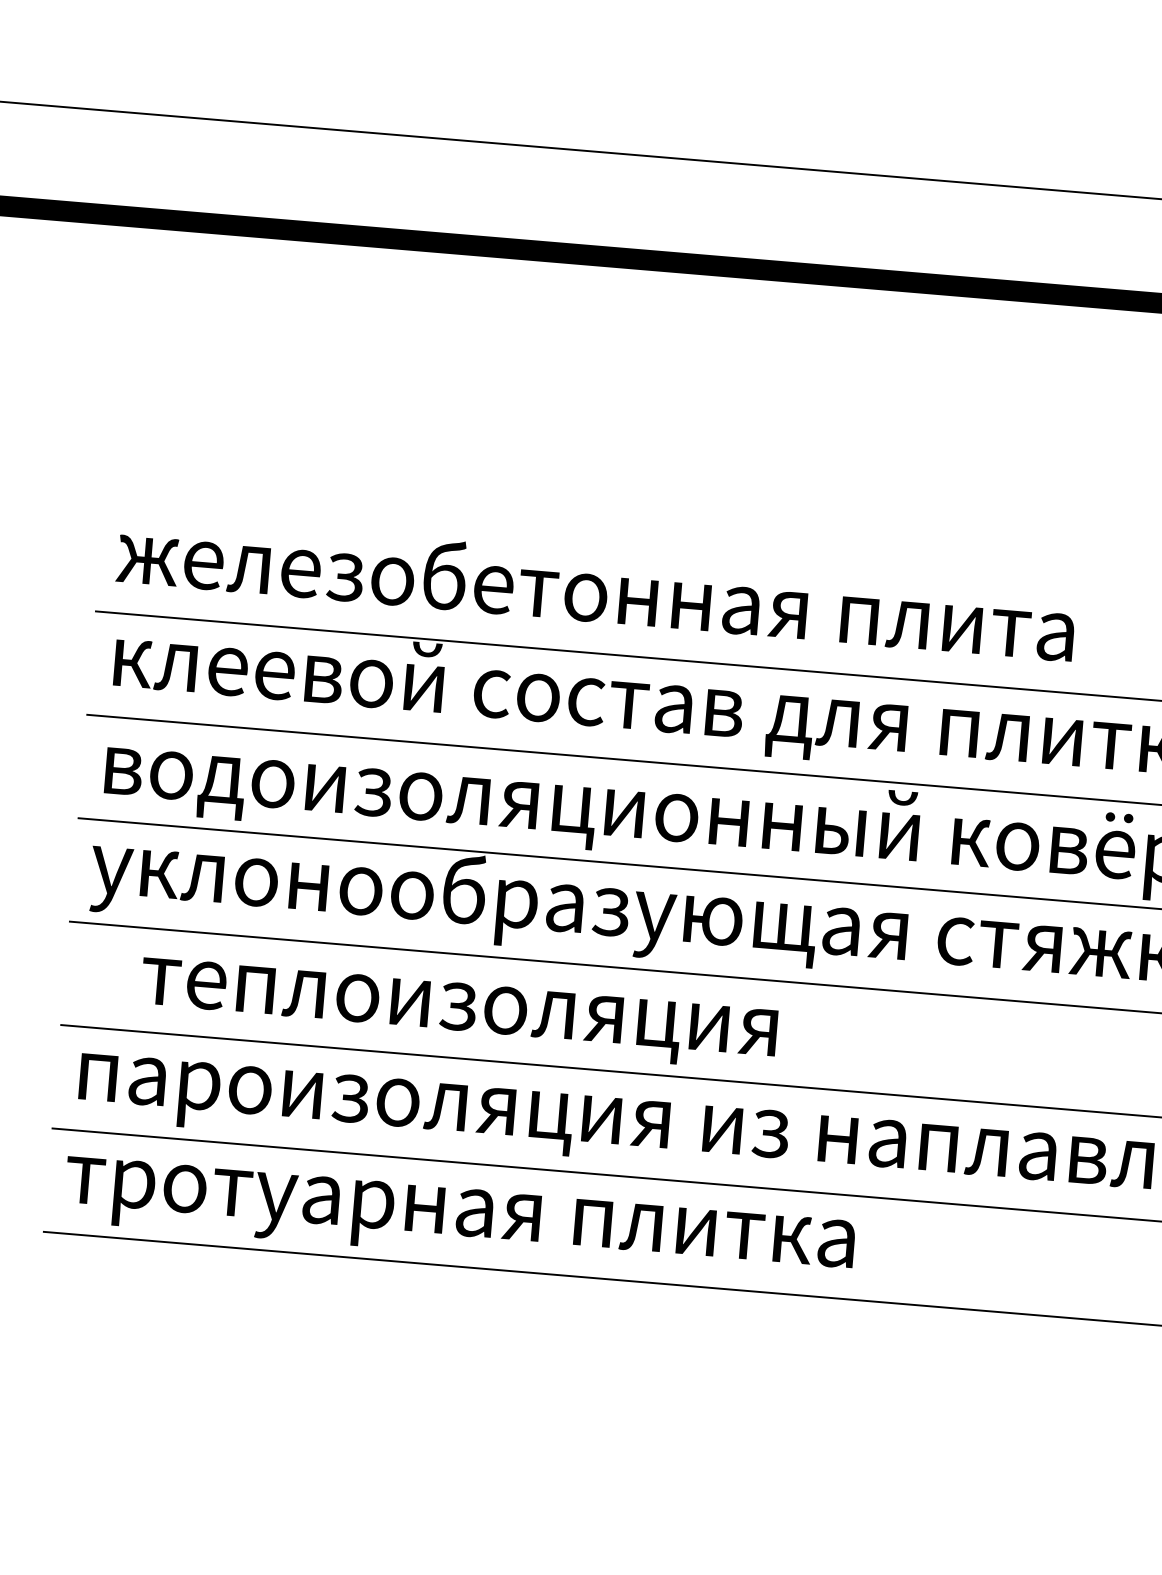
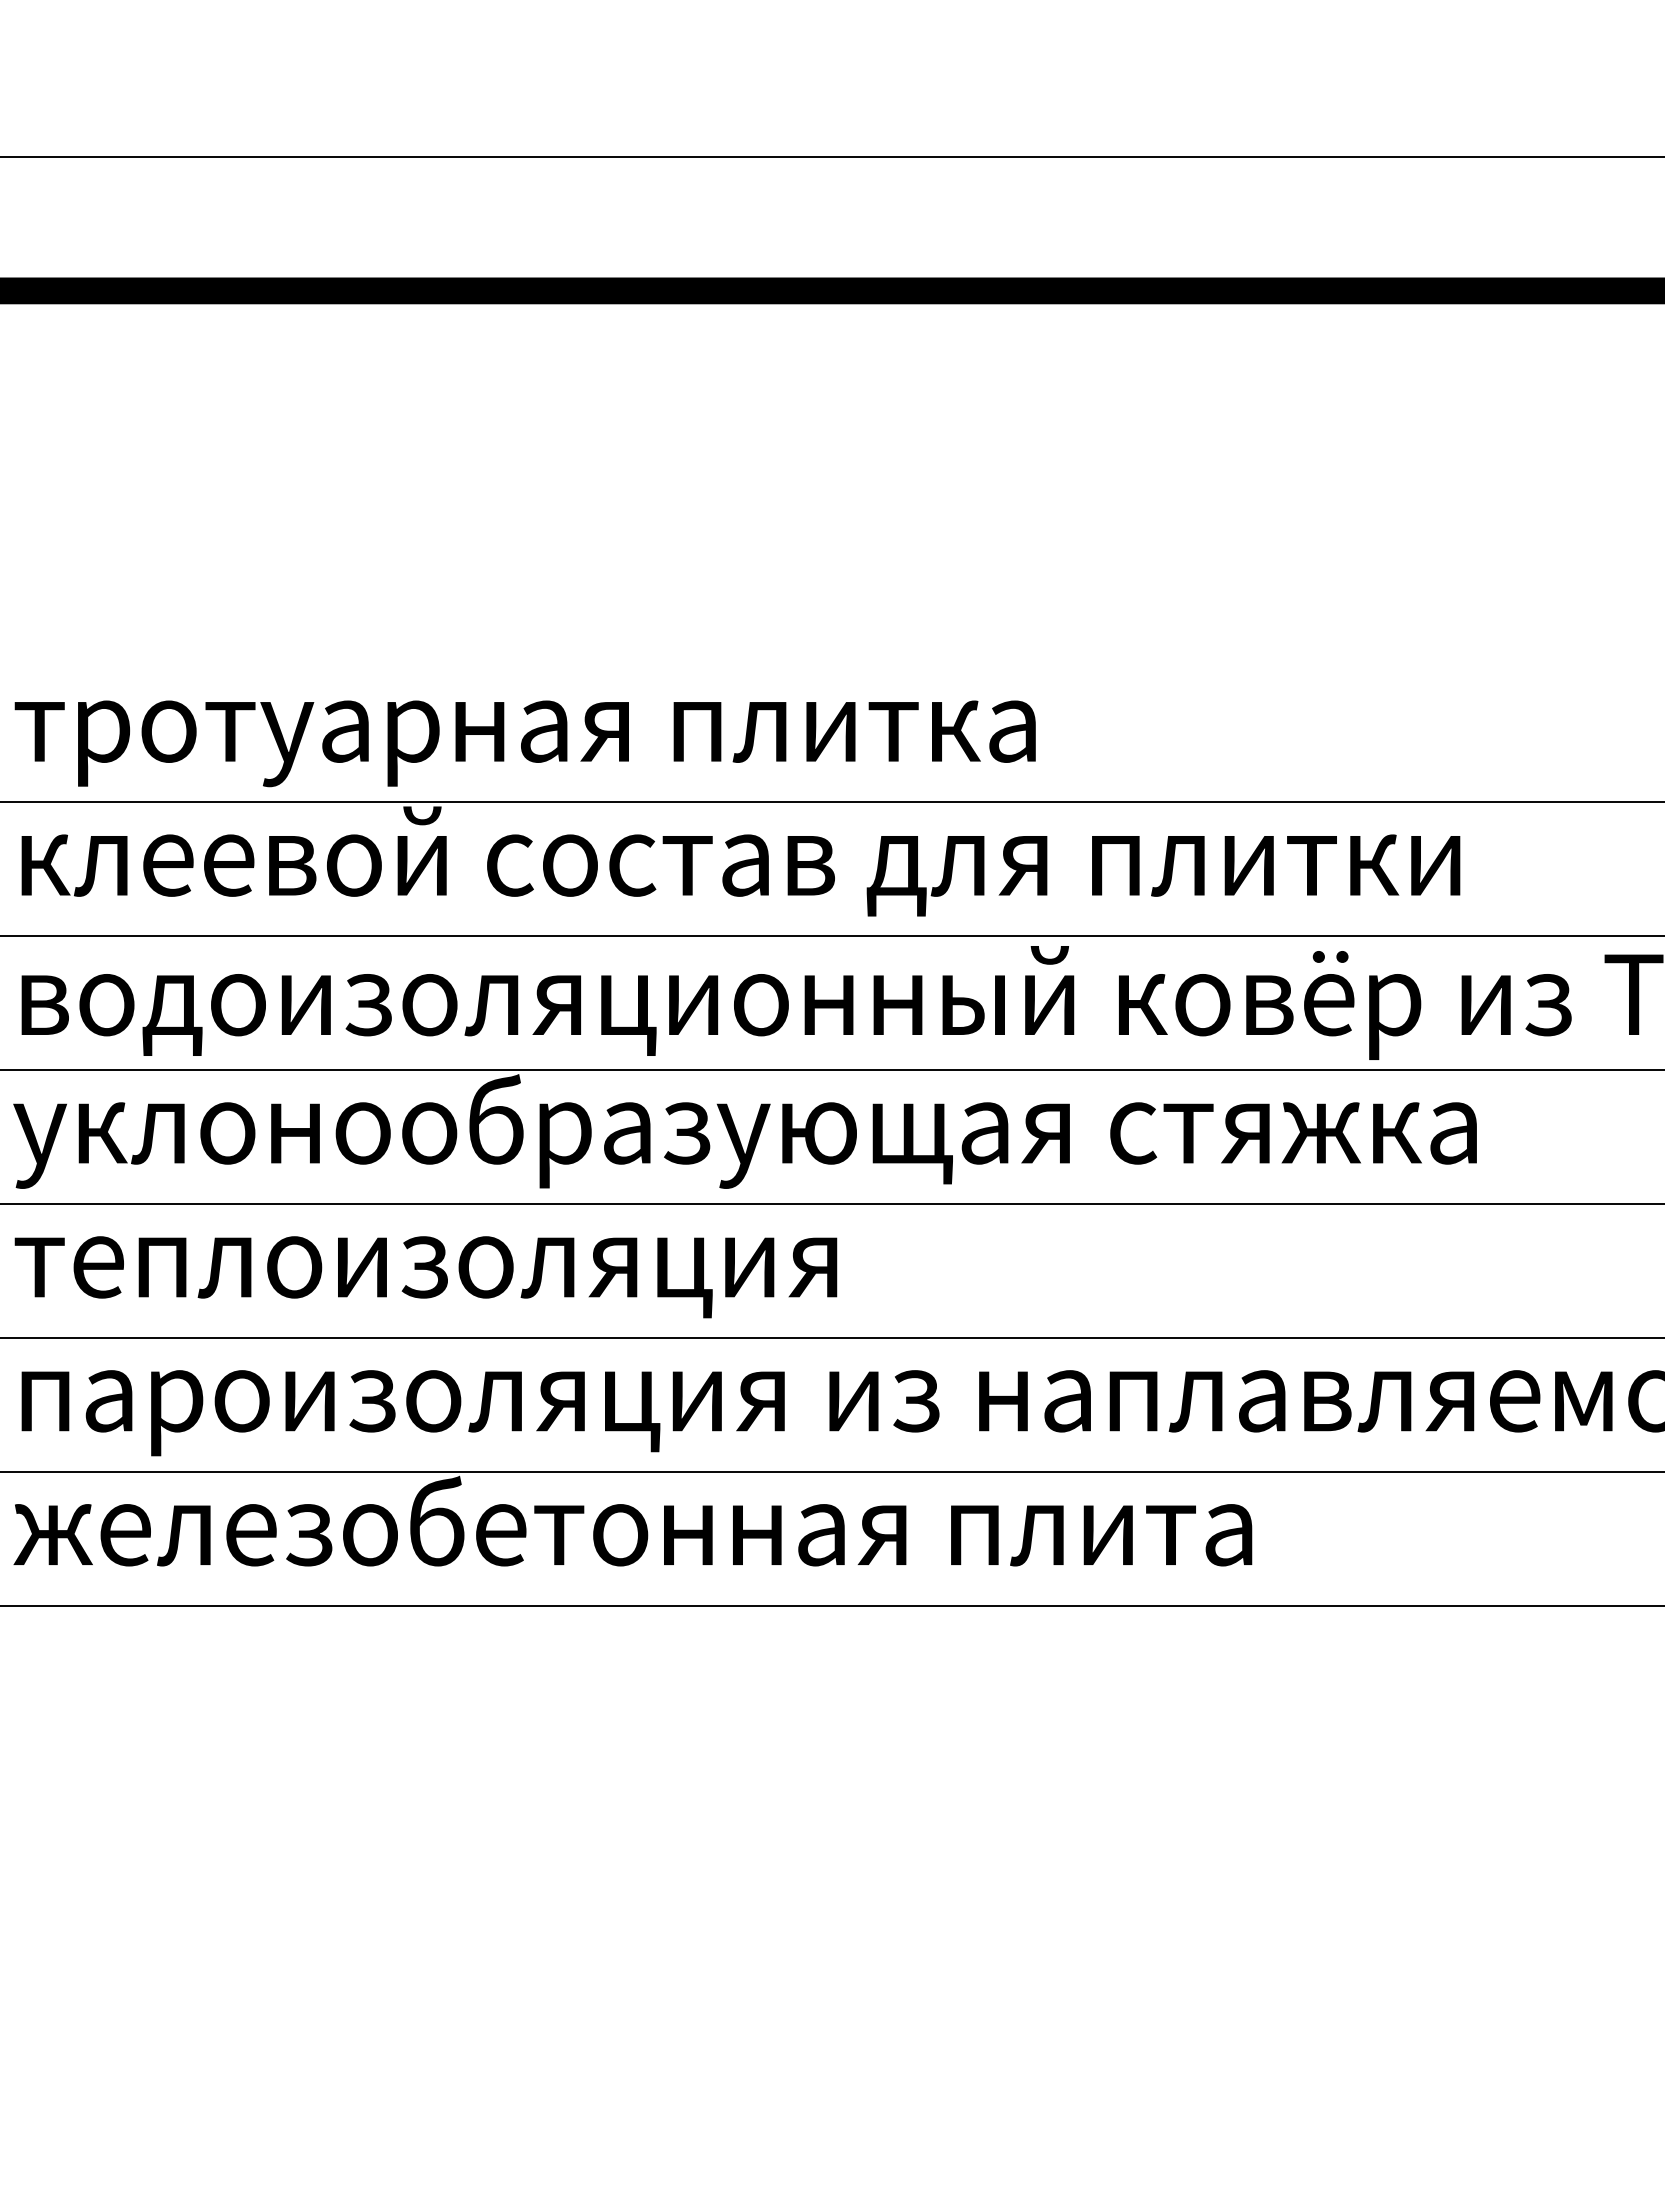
text: (595, 596) -> (632, 729), железобетонная плита -> тротуарная плитка
text: (458, 1014) -> (425, 1277), moved
text: (543, 1216) -> (632, 1532), тротуарная плитка -> железобетонная плита

